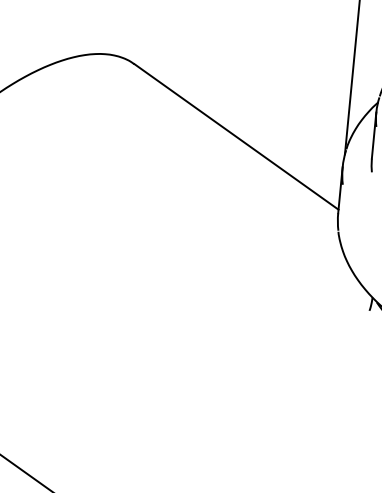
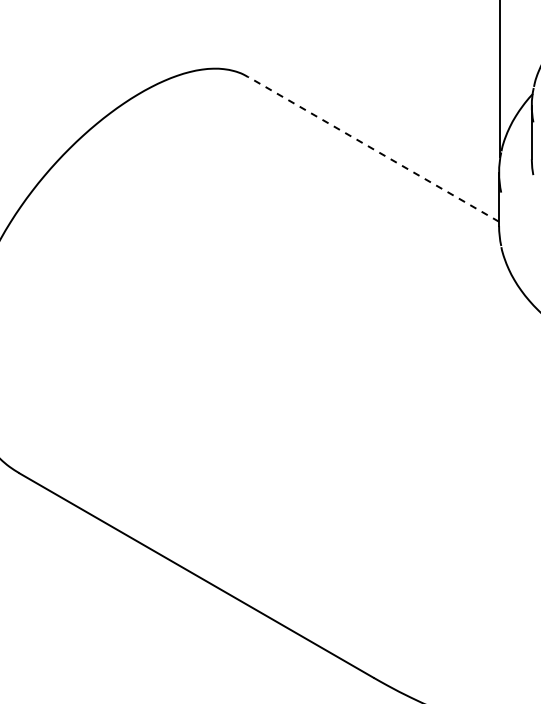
line: (236, 137) -> (373, 149), solid -> dashed

